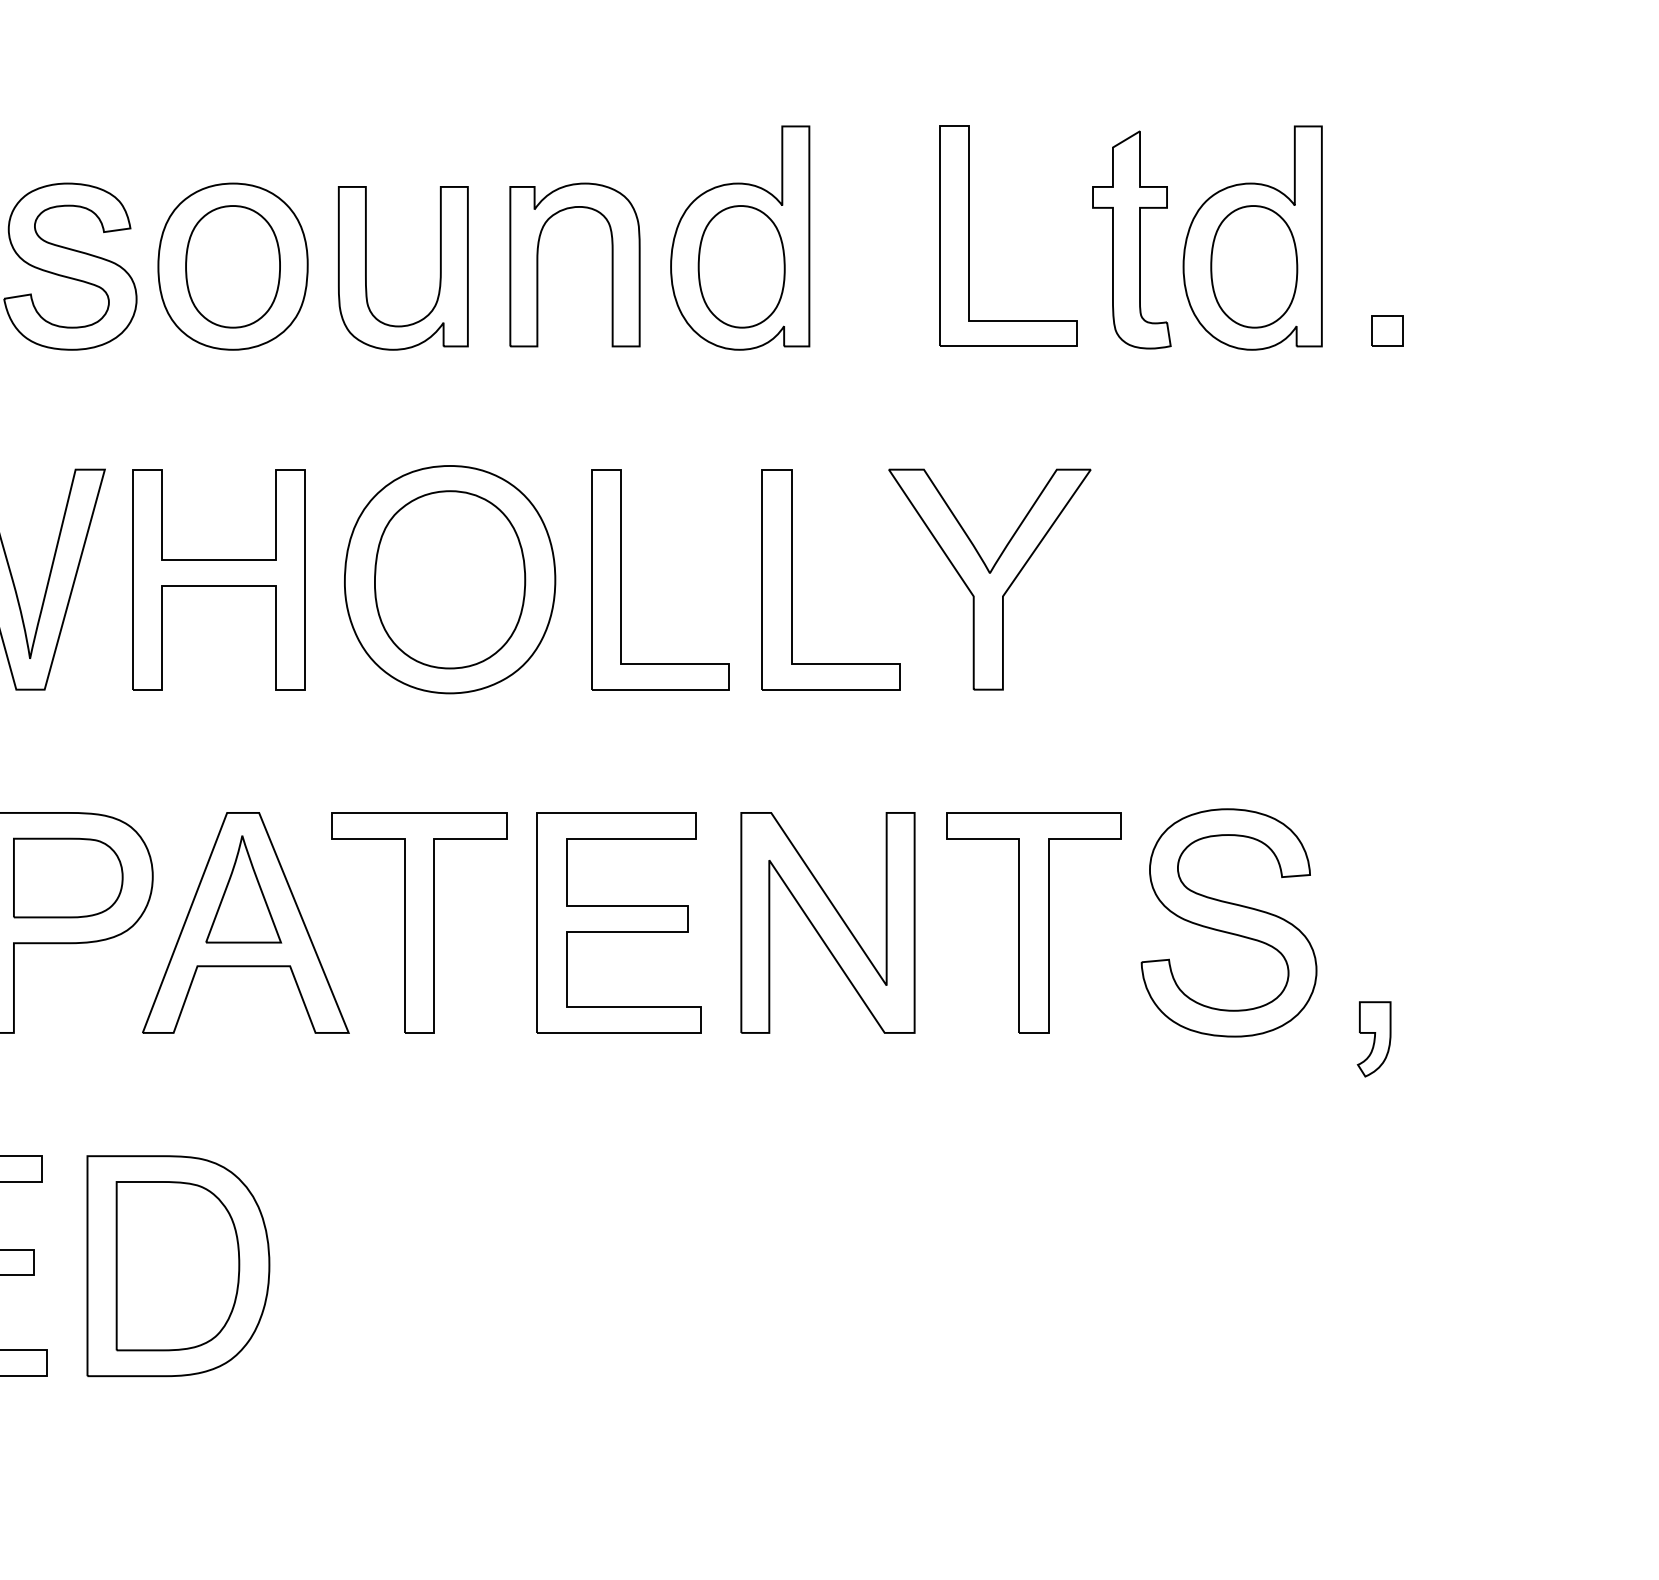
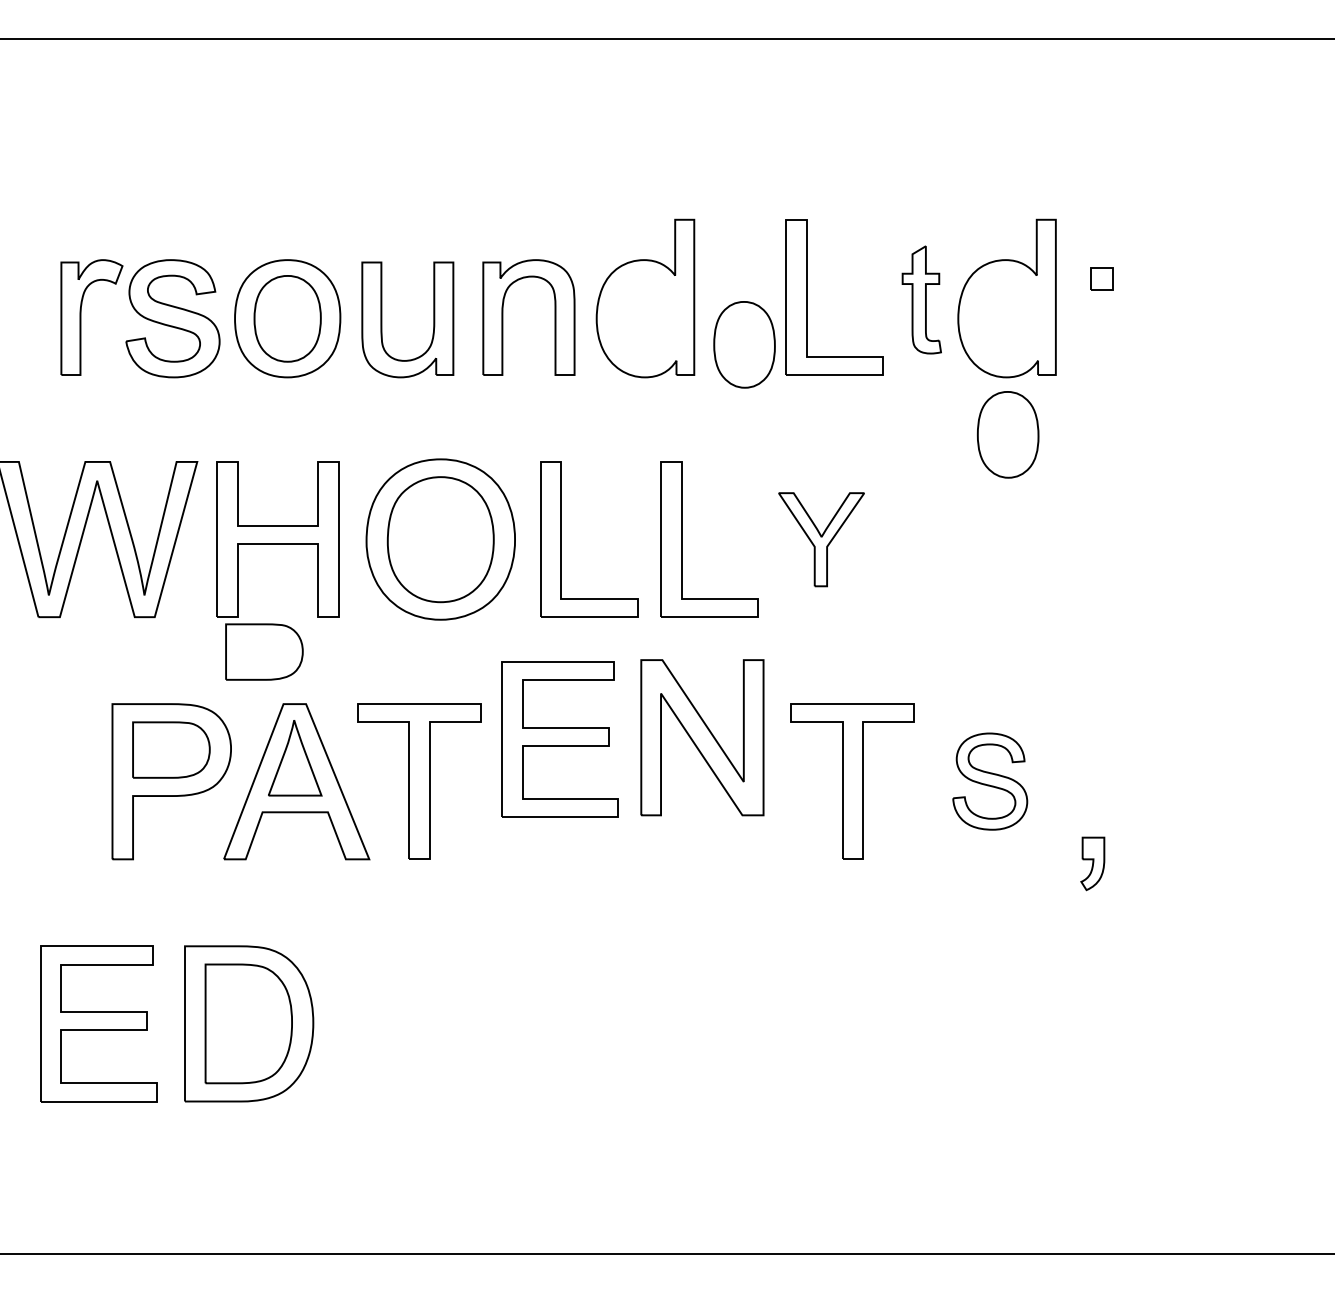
part: (1131, 239) -> (921, 299), size x0.7
part: (741, 266) -> (744, 344), moved
part: (1253, 266) -> (1007, 434), moved
part: (1386, 330) -> (1101, 278), moved
part: (989, 579) -> (821, 539), size x0.6
part: (200, 738) -> (264, 651), added
part: (618, 922) -> (559, 739), moved
part: (828, 922) -> (702, 737), moved
part: (1227, 922) -> (989, 781), size x0.6

